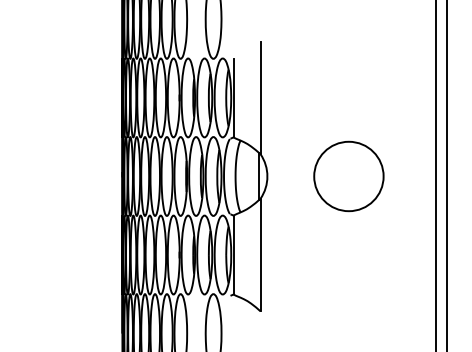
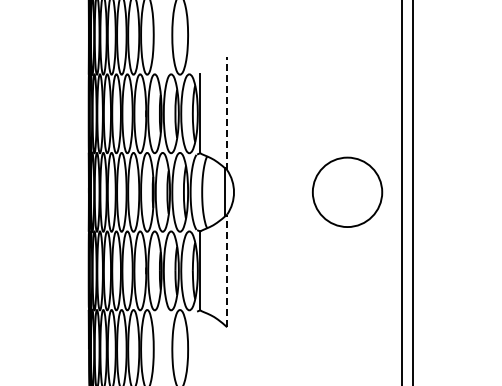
line: (260, 97) -> (227, 113), solid -> dashed
circle: (348, 175) -> (347, 191), moved
line: (260, 254) -> (227, 270), solid -> dashed

